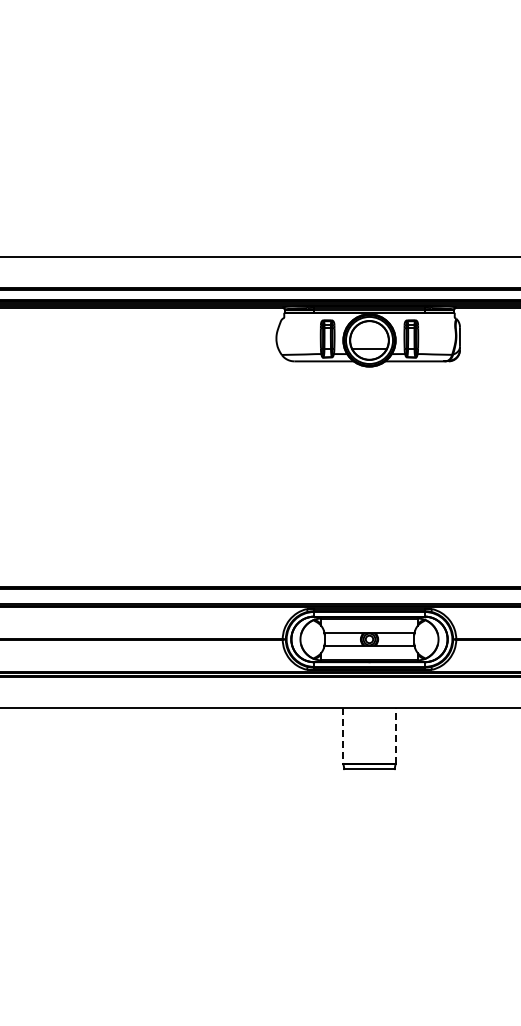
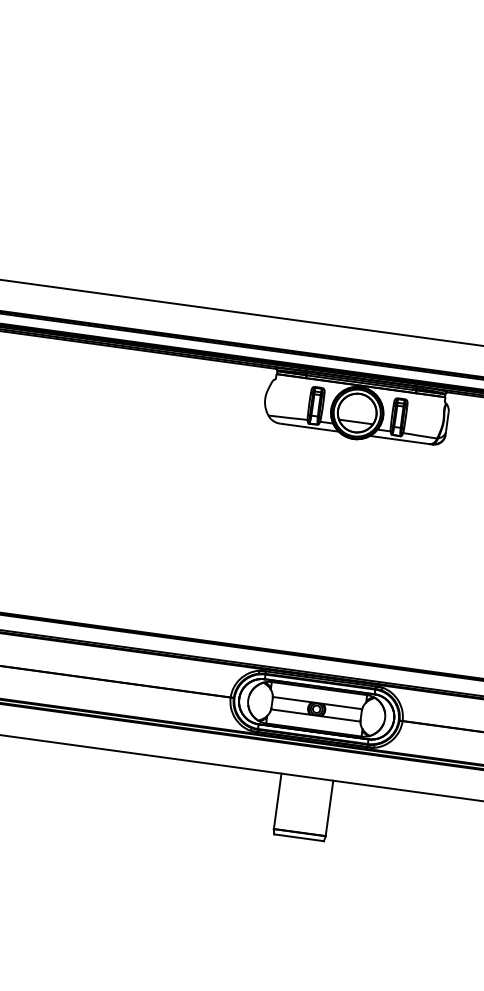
line: (343, 735) -> (277, 800), dashed -> solid
line: (395, 735) -> (329, 807), dashed -> solid

